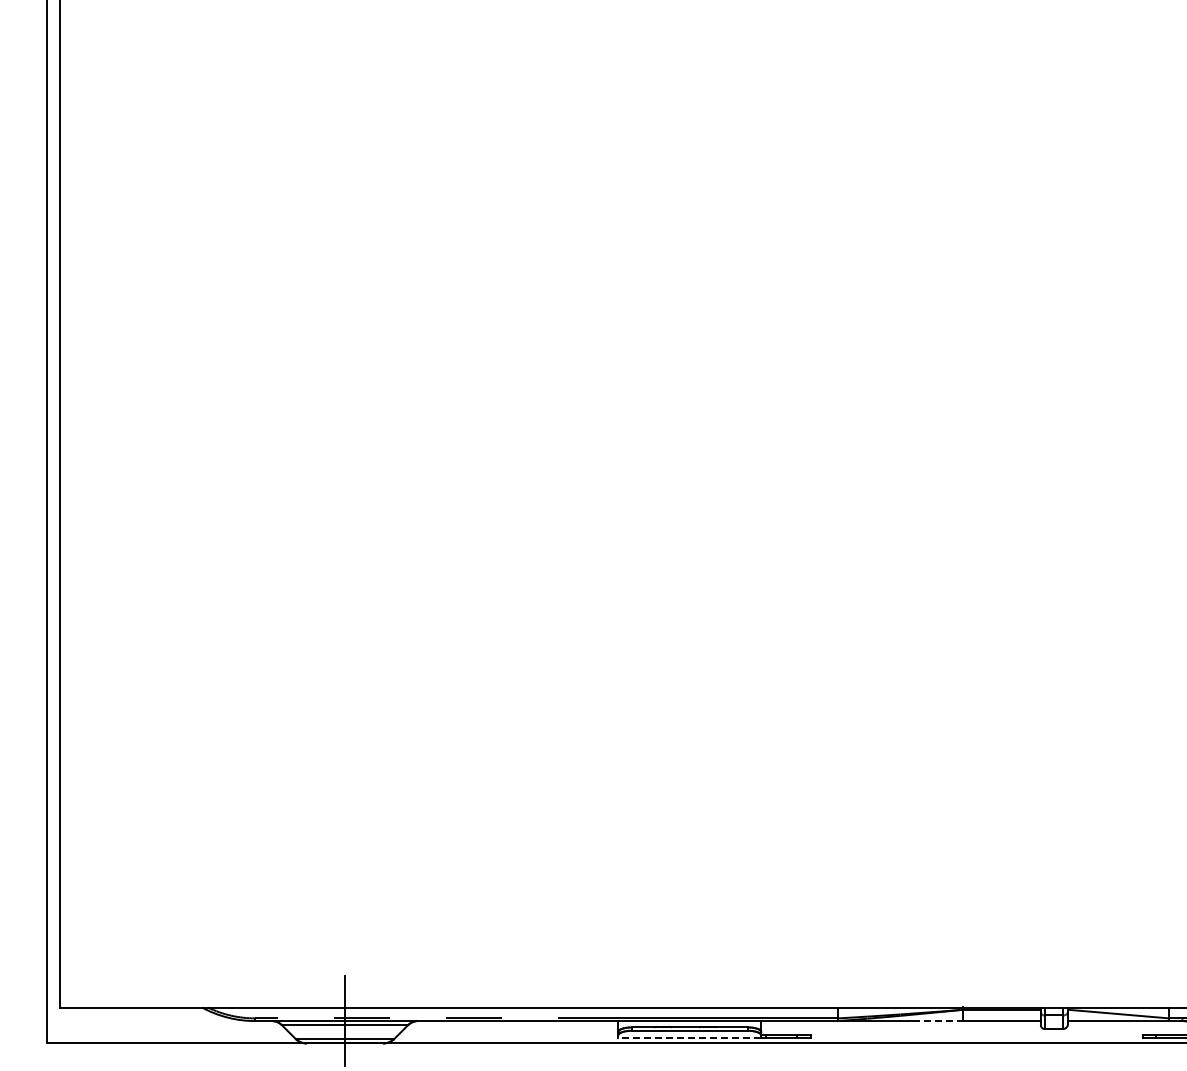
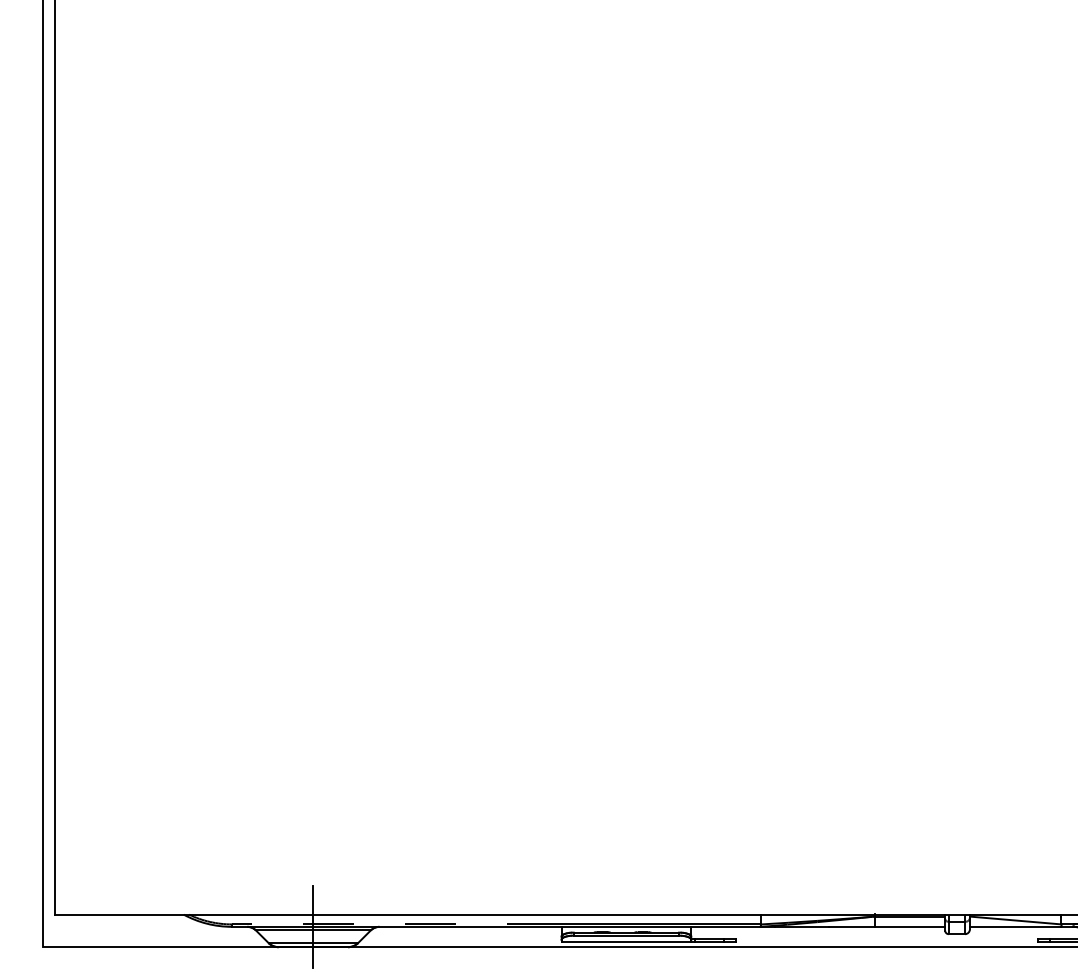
line: (938, 1021) -> (852, 927), dashed -> solid
line: (689, 1038) -> (626, 942), dashed -> solid

